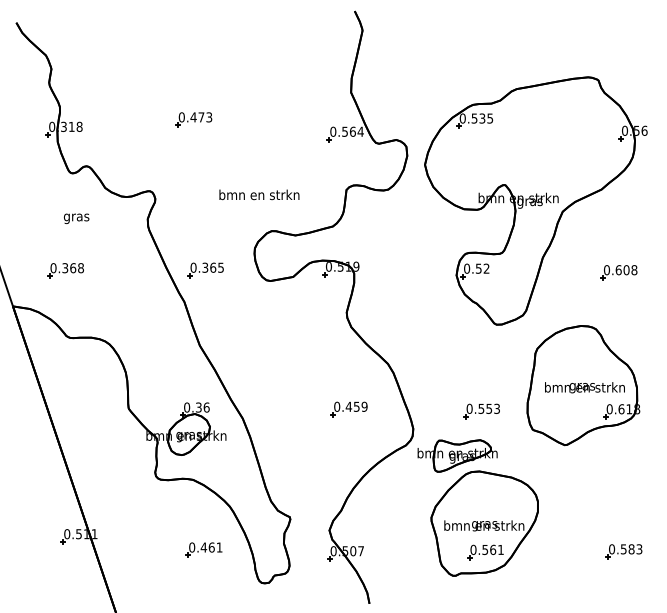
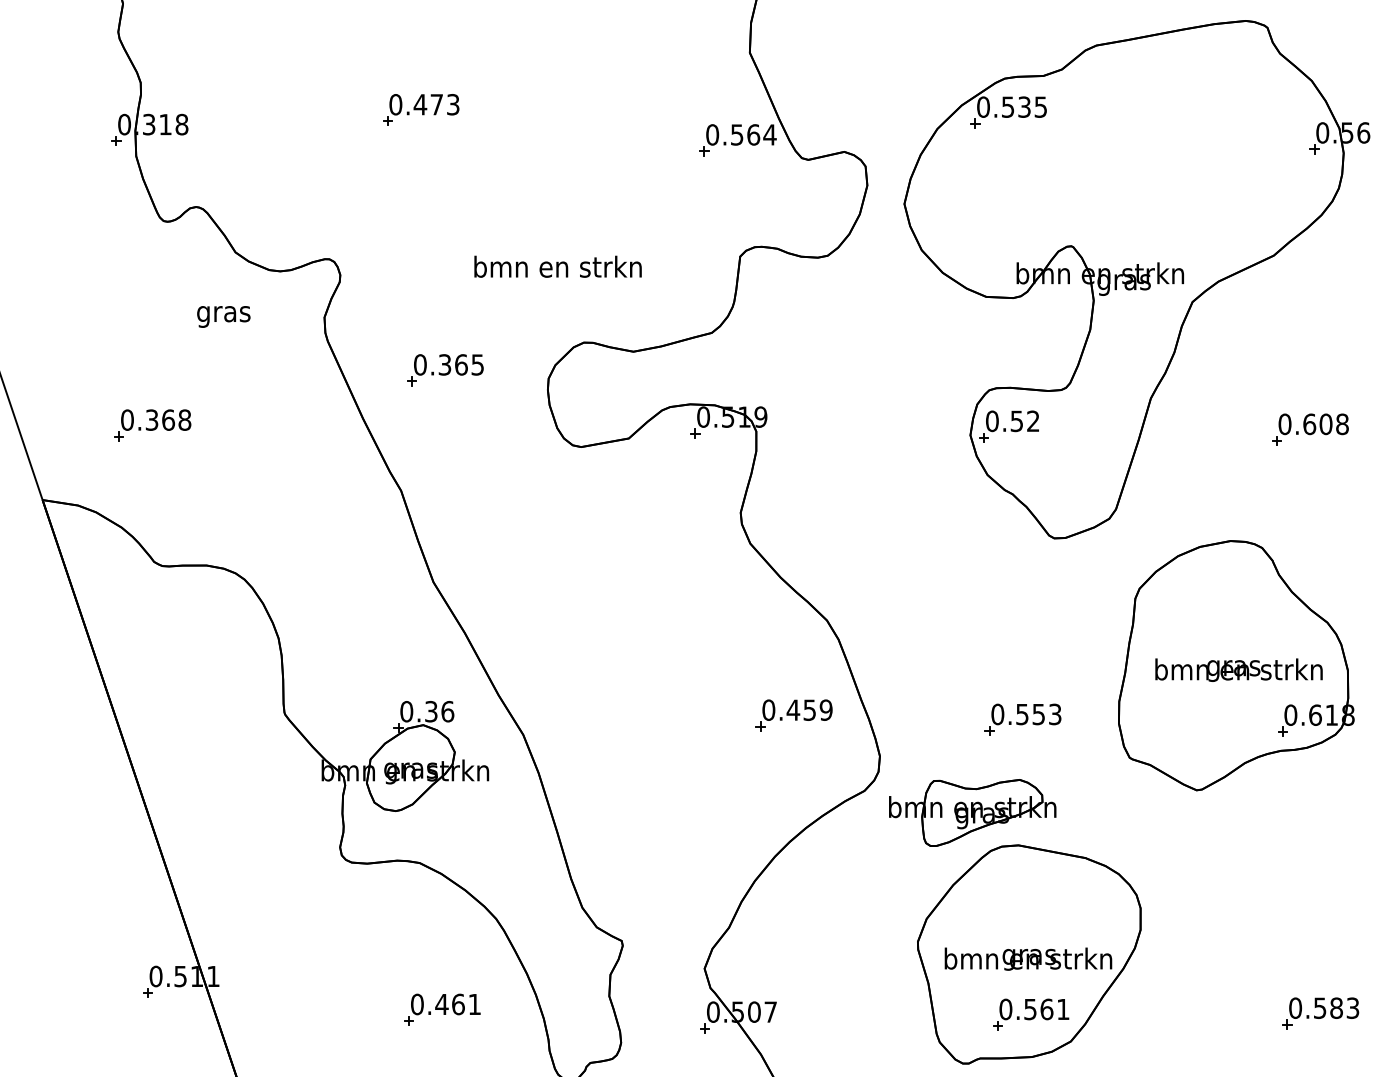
text: (76, 218) -> (223, 316), moved
part: (205, 270) -> (445, 370), moved
part: (348, 409) -> (792, 715), moved

